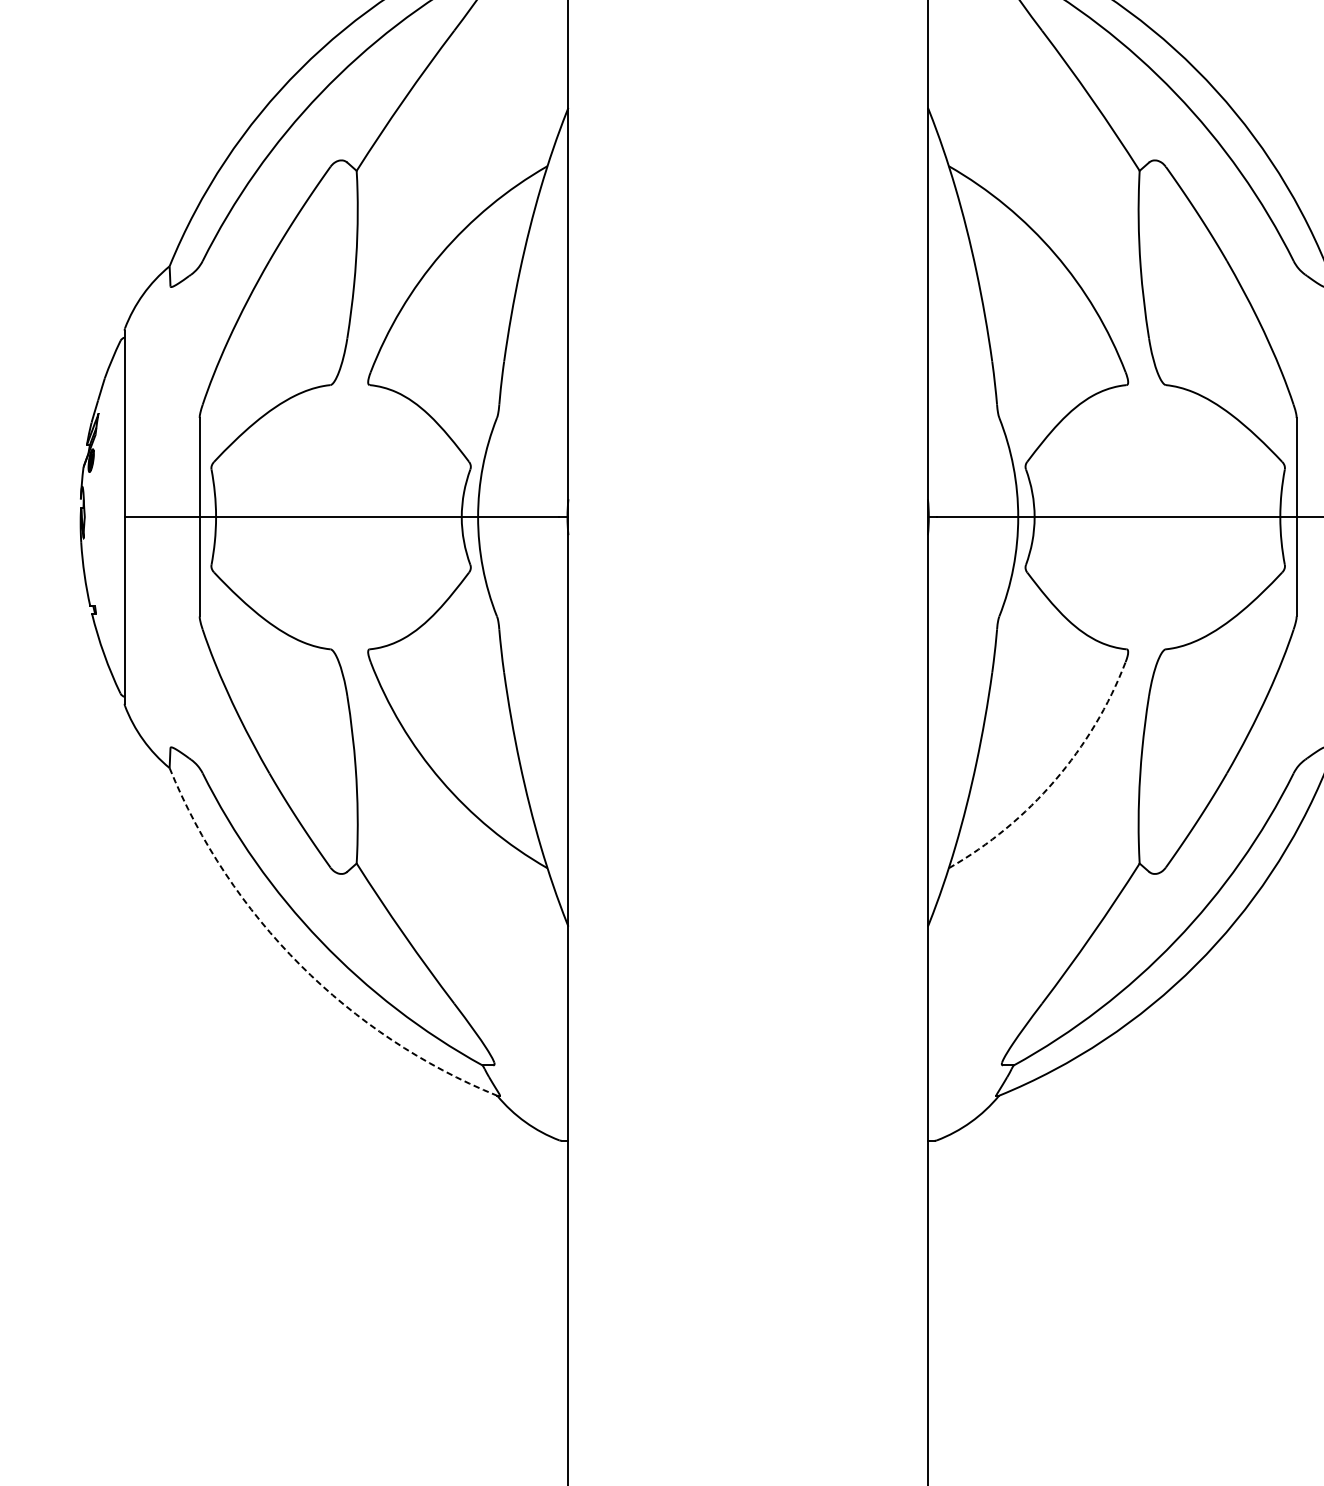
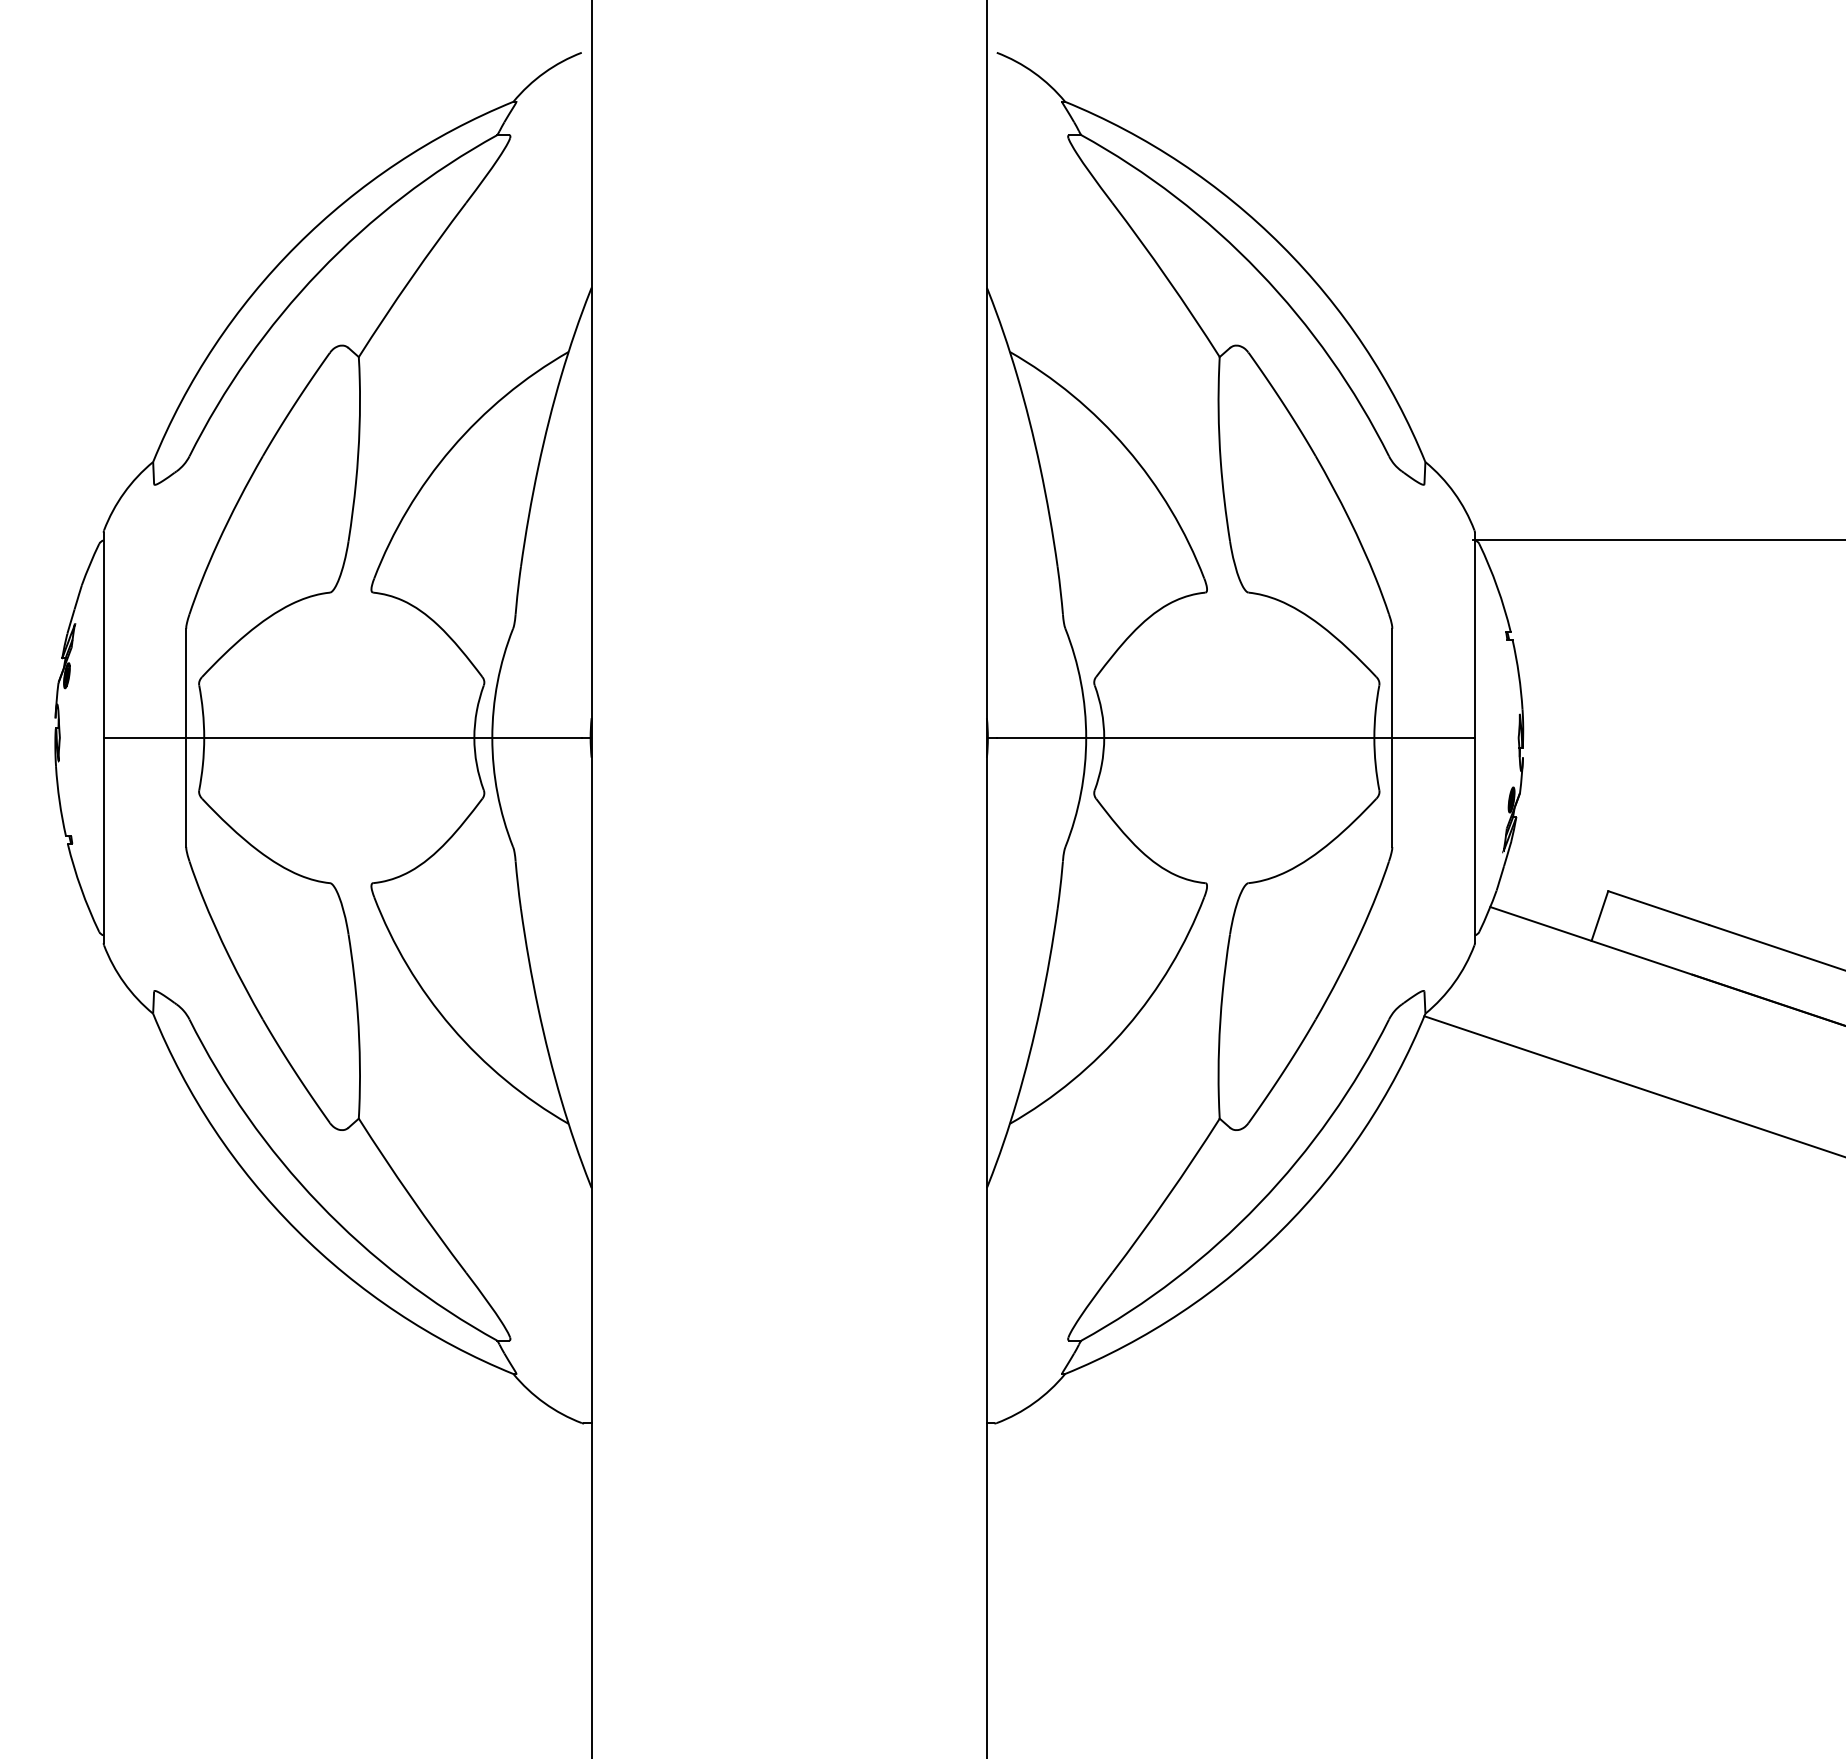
arc: (1054, 780) -> (1126, 1027), dashed -> solid
arc: (300, 965) -> (296, 1230), dashed -> solid

